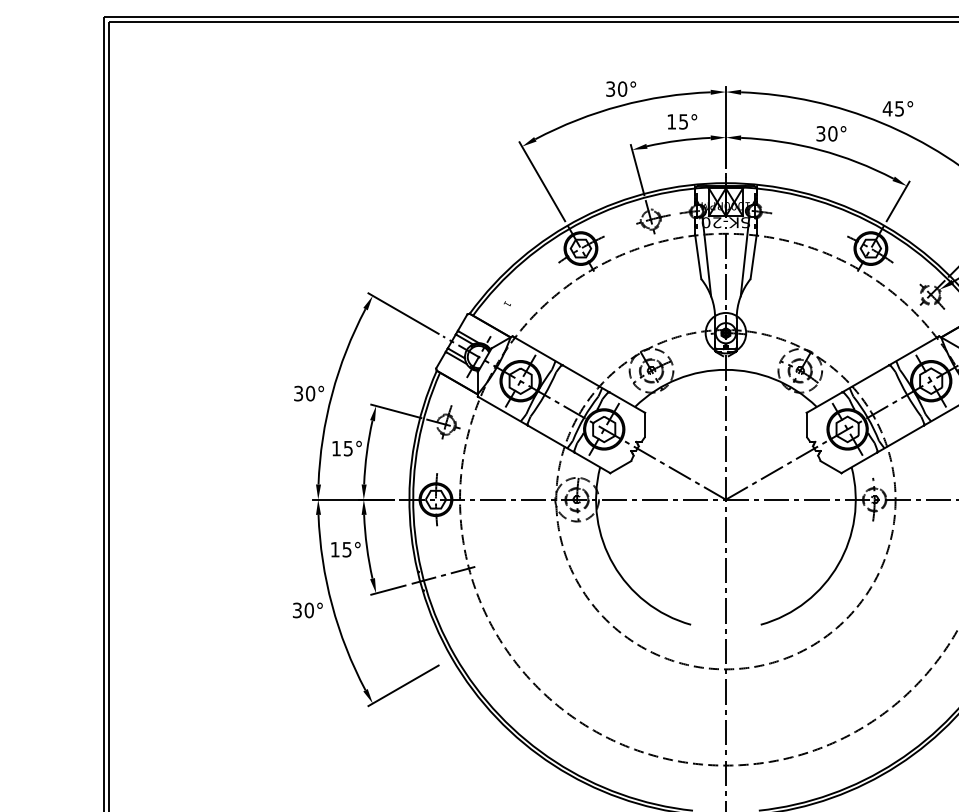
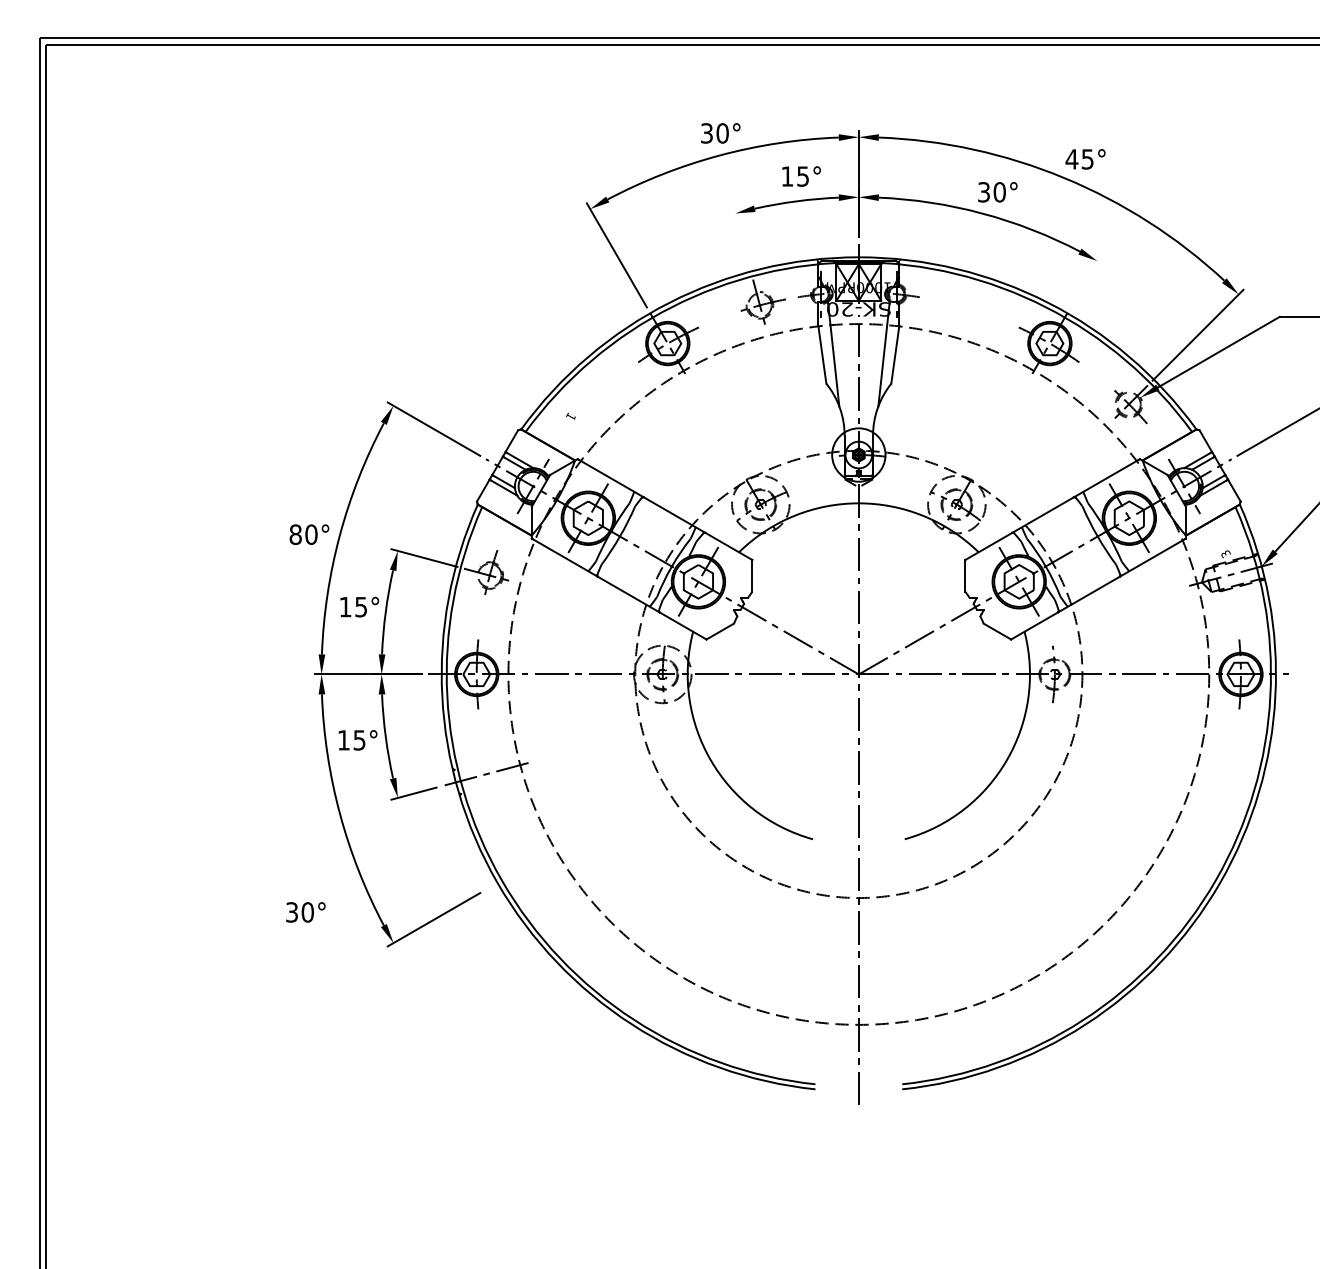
line: (637, 170) -> (742, 240), removed
line: (897, 201) -> (1085, 281), removed
text: (298, 393) -> (295, 534), 30° -> 80°
text: (307, 610) -> (305, 912), moved

